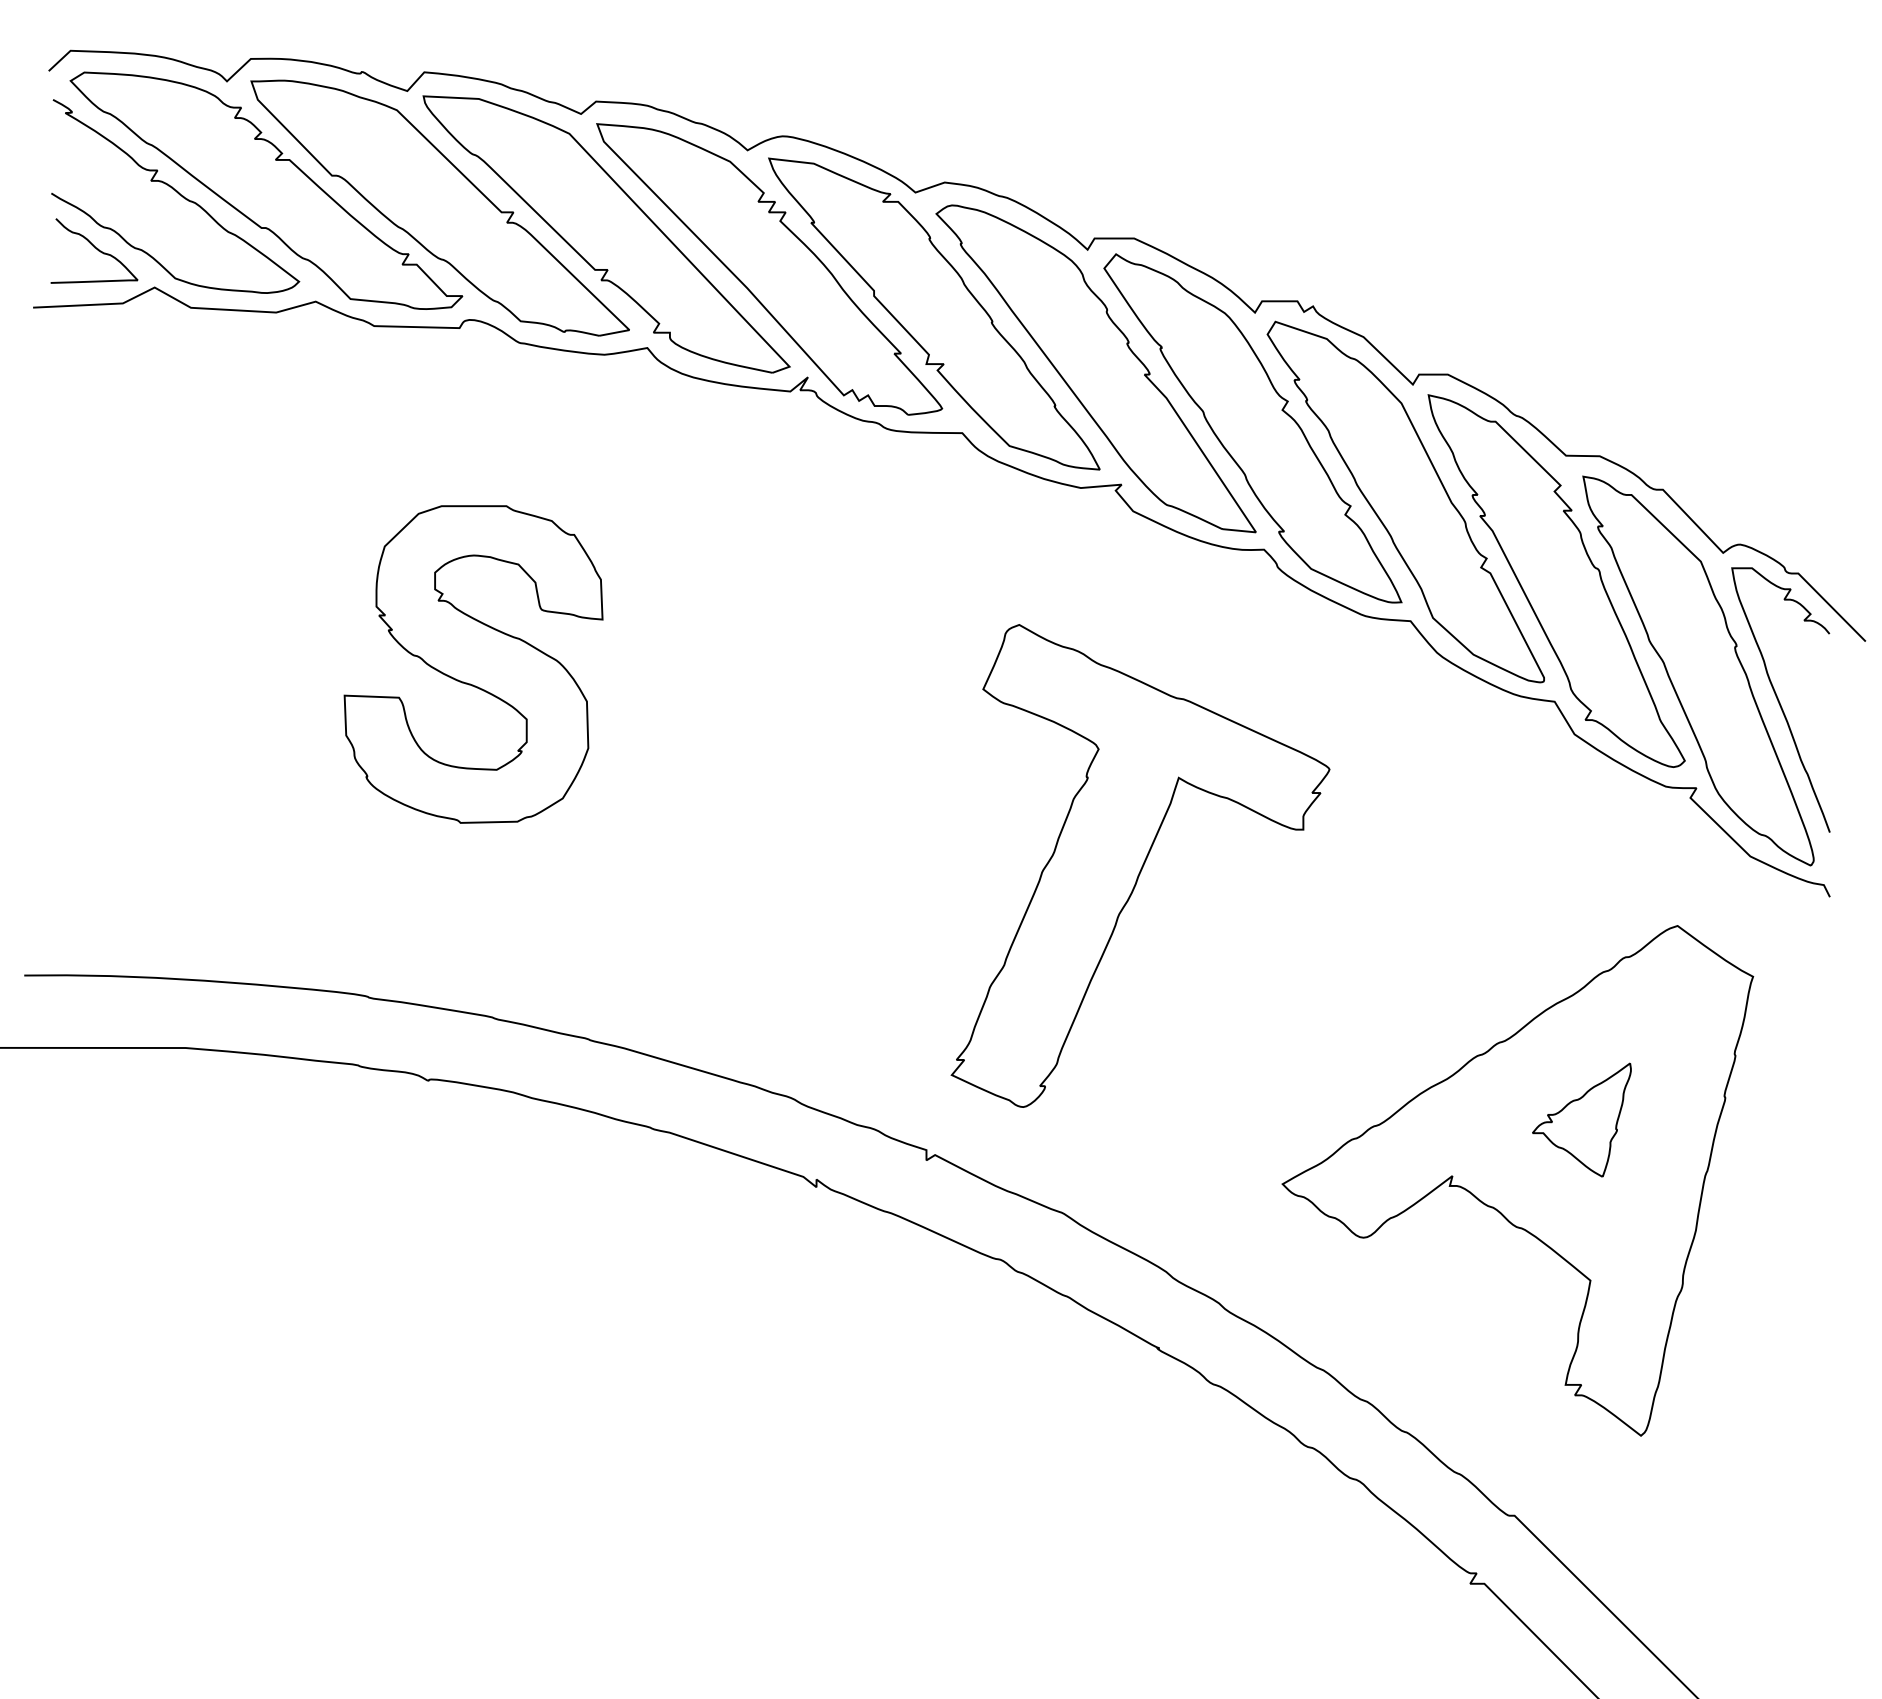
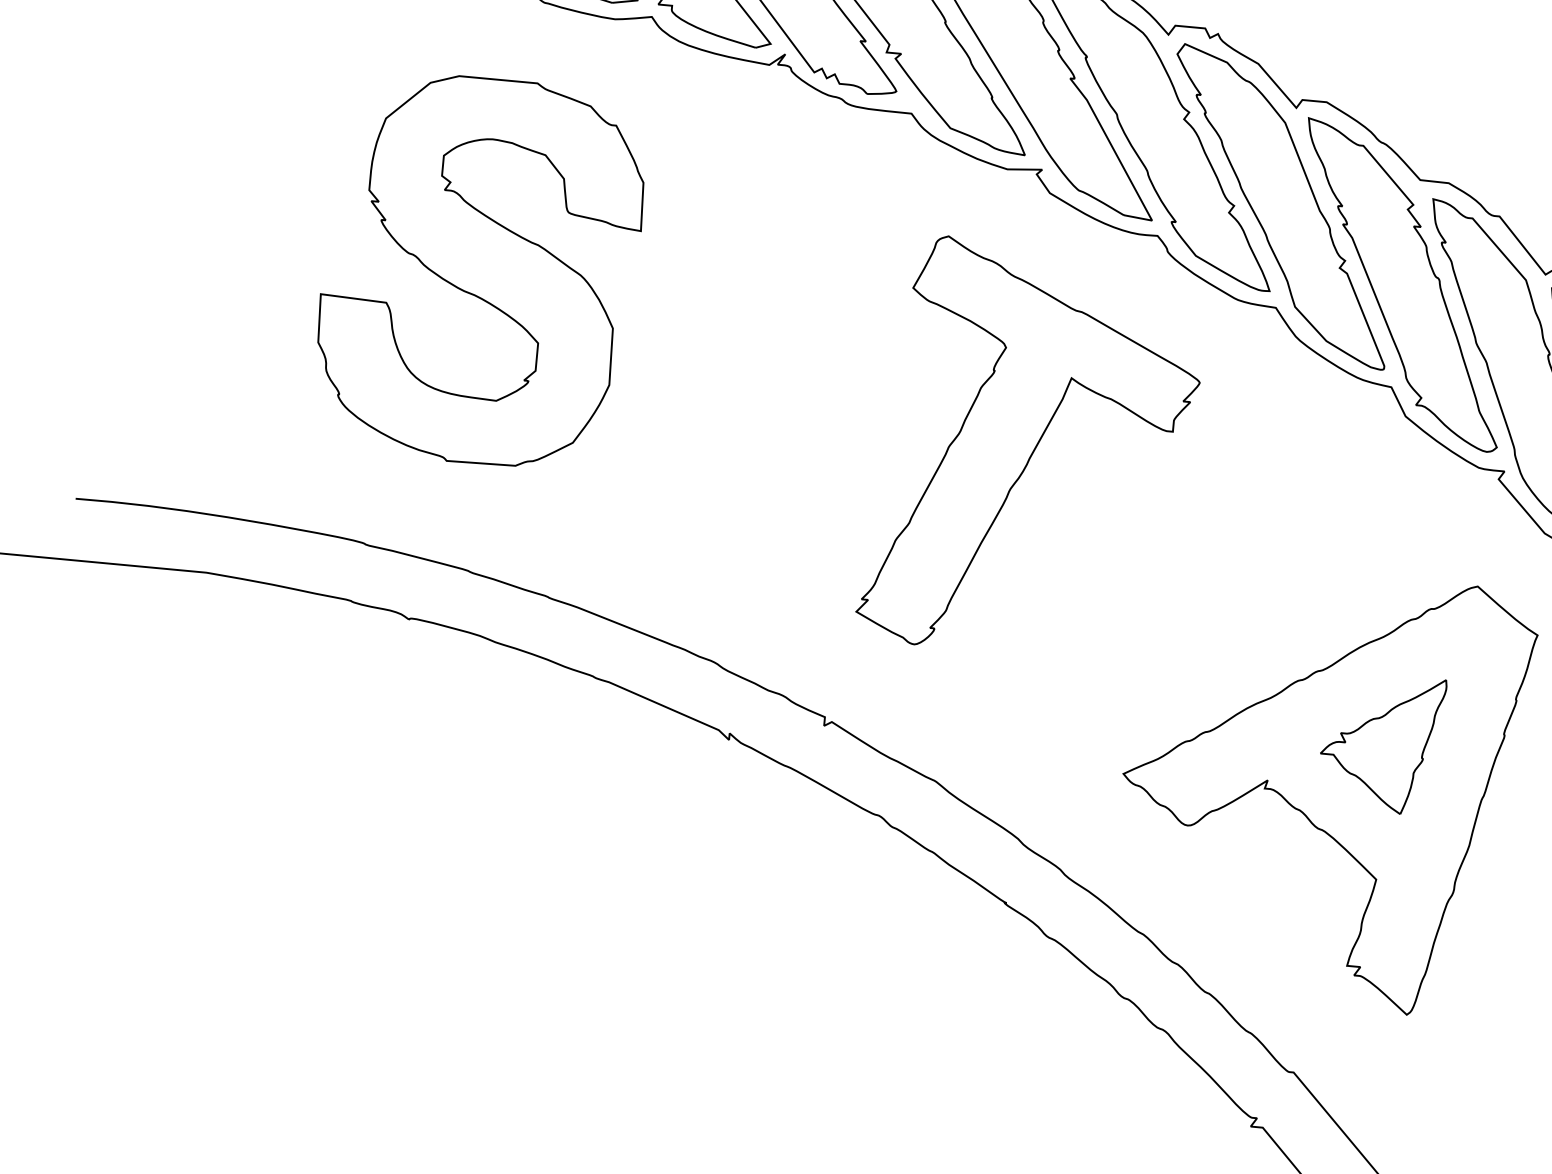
part: (473, 664) -> (479, 270), size x1.43
part: (1140, 865) -> (1032, 449), moved
part: (1581, 1119) -> (1381, 742), size x1.43

